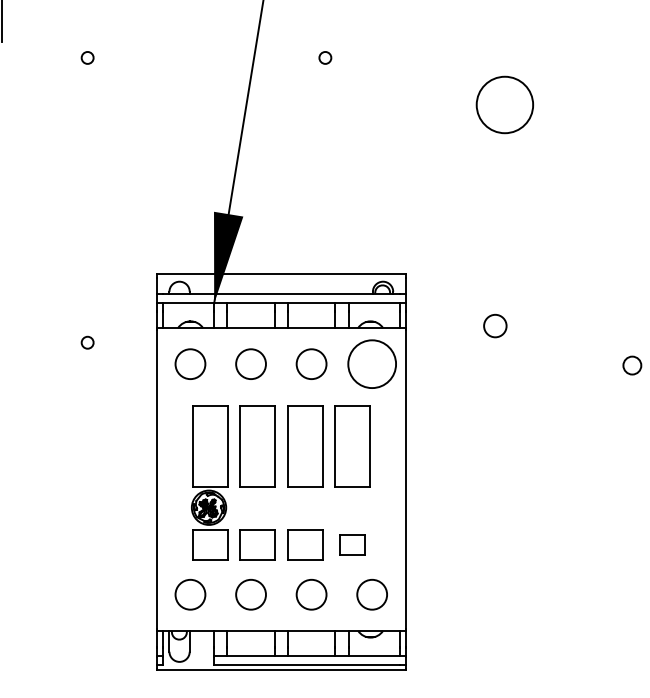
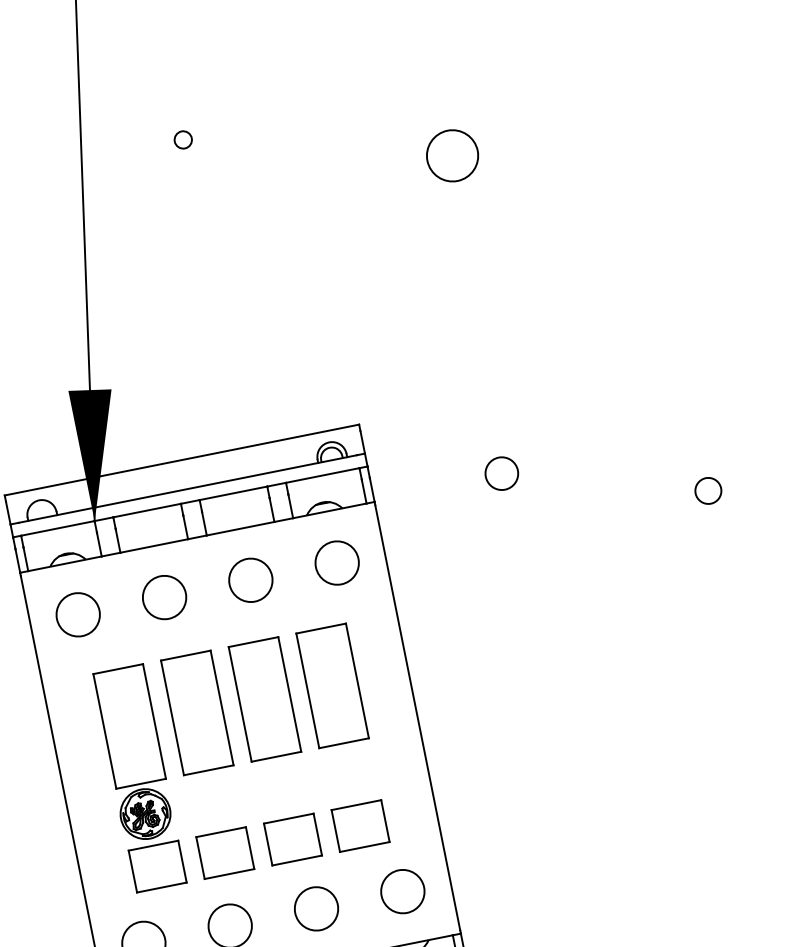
circle: (504, 104) -> (451, 155), size x0.62
circle: (372, 364) -> (337, 563), size x0.62
part: (352, 544) -> (360, 825), size x1.43

